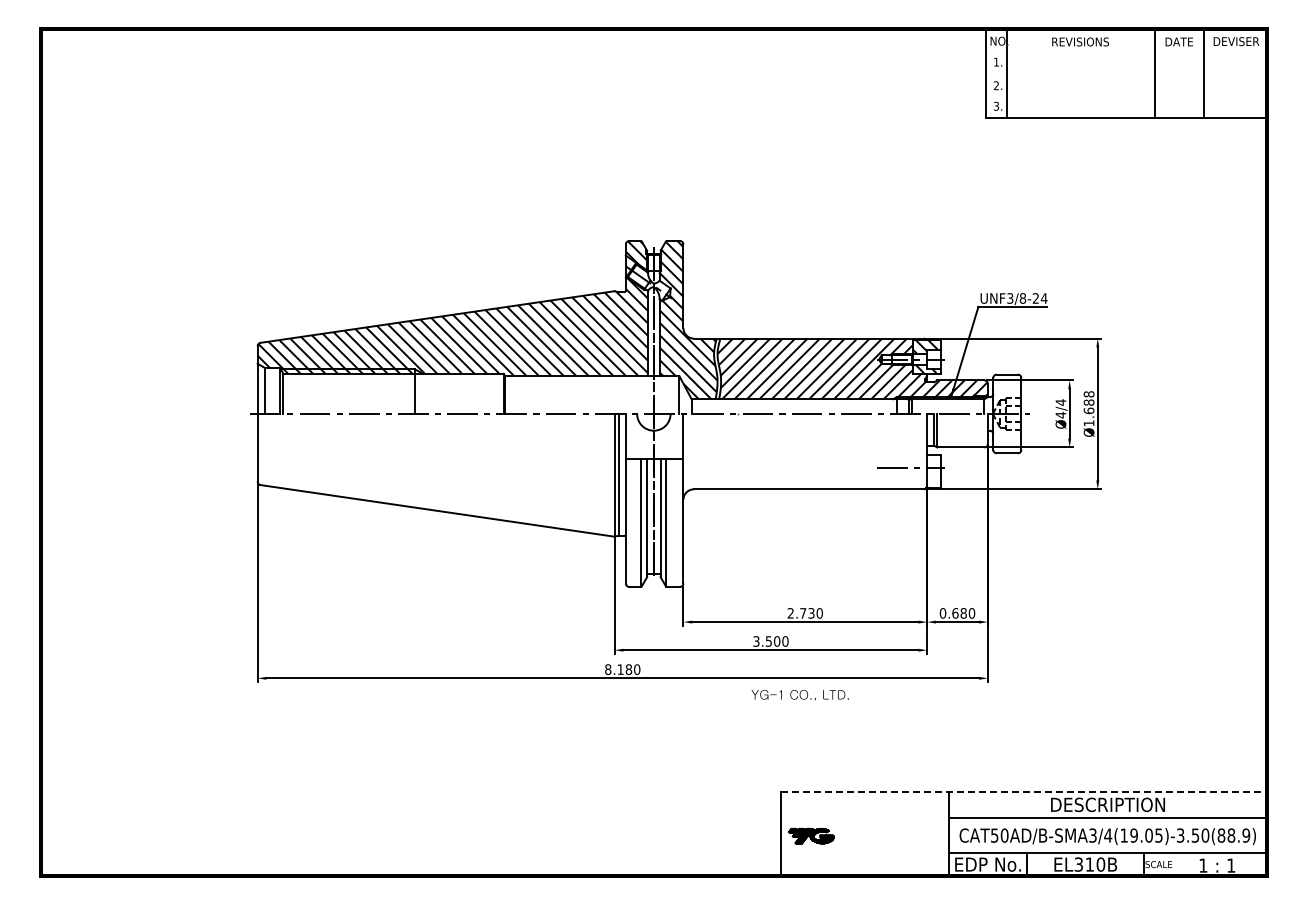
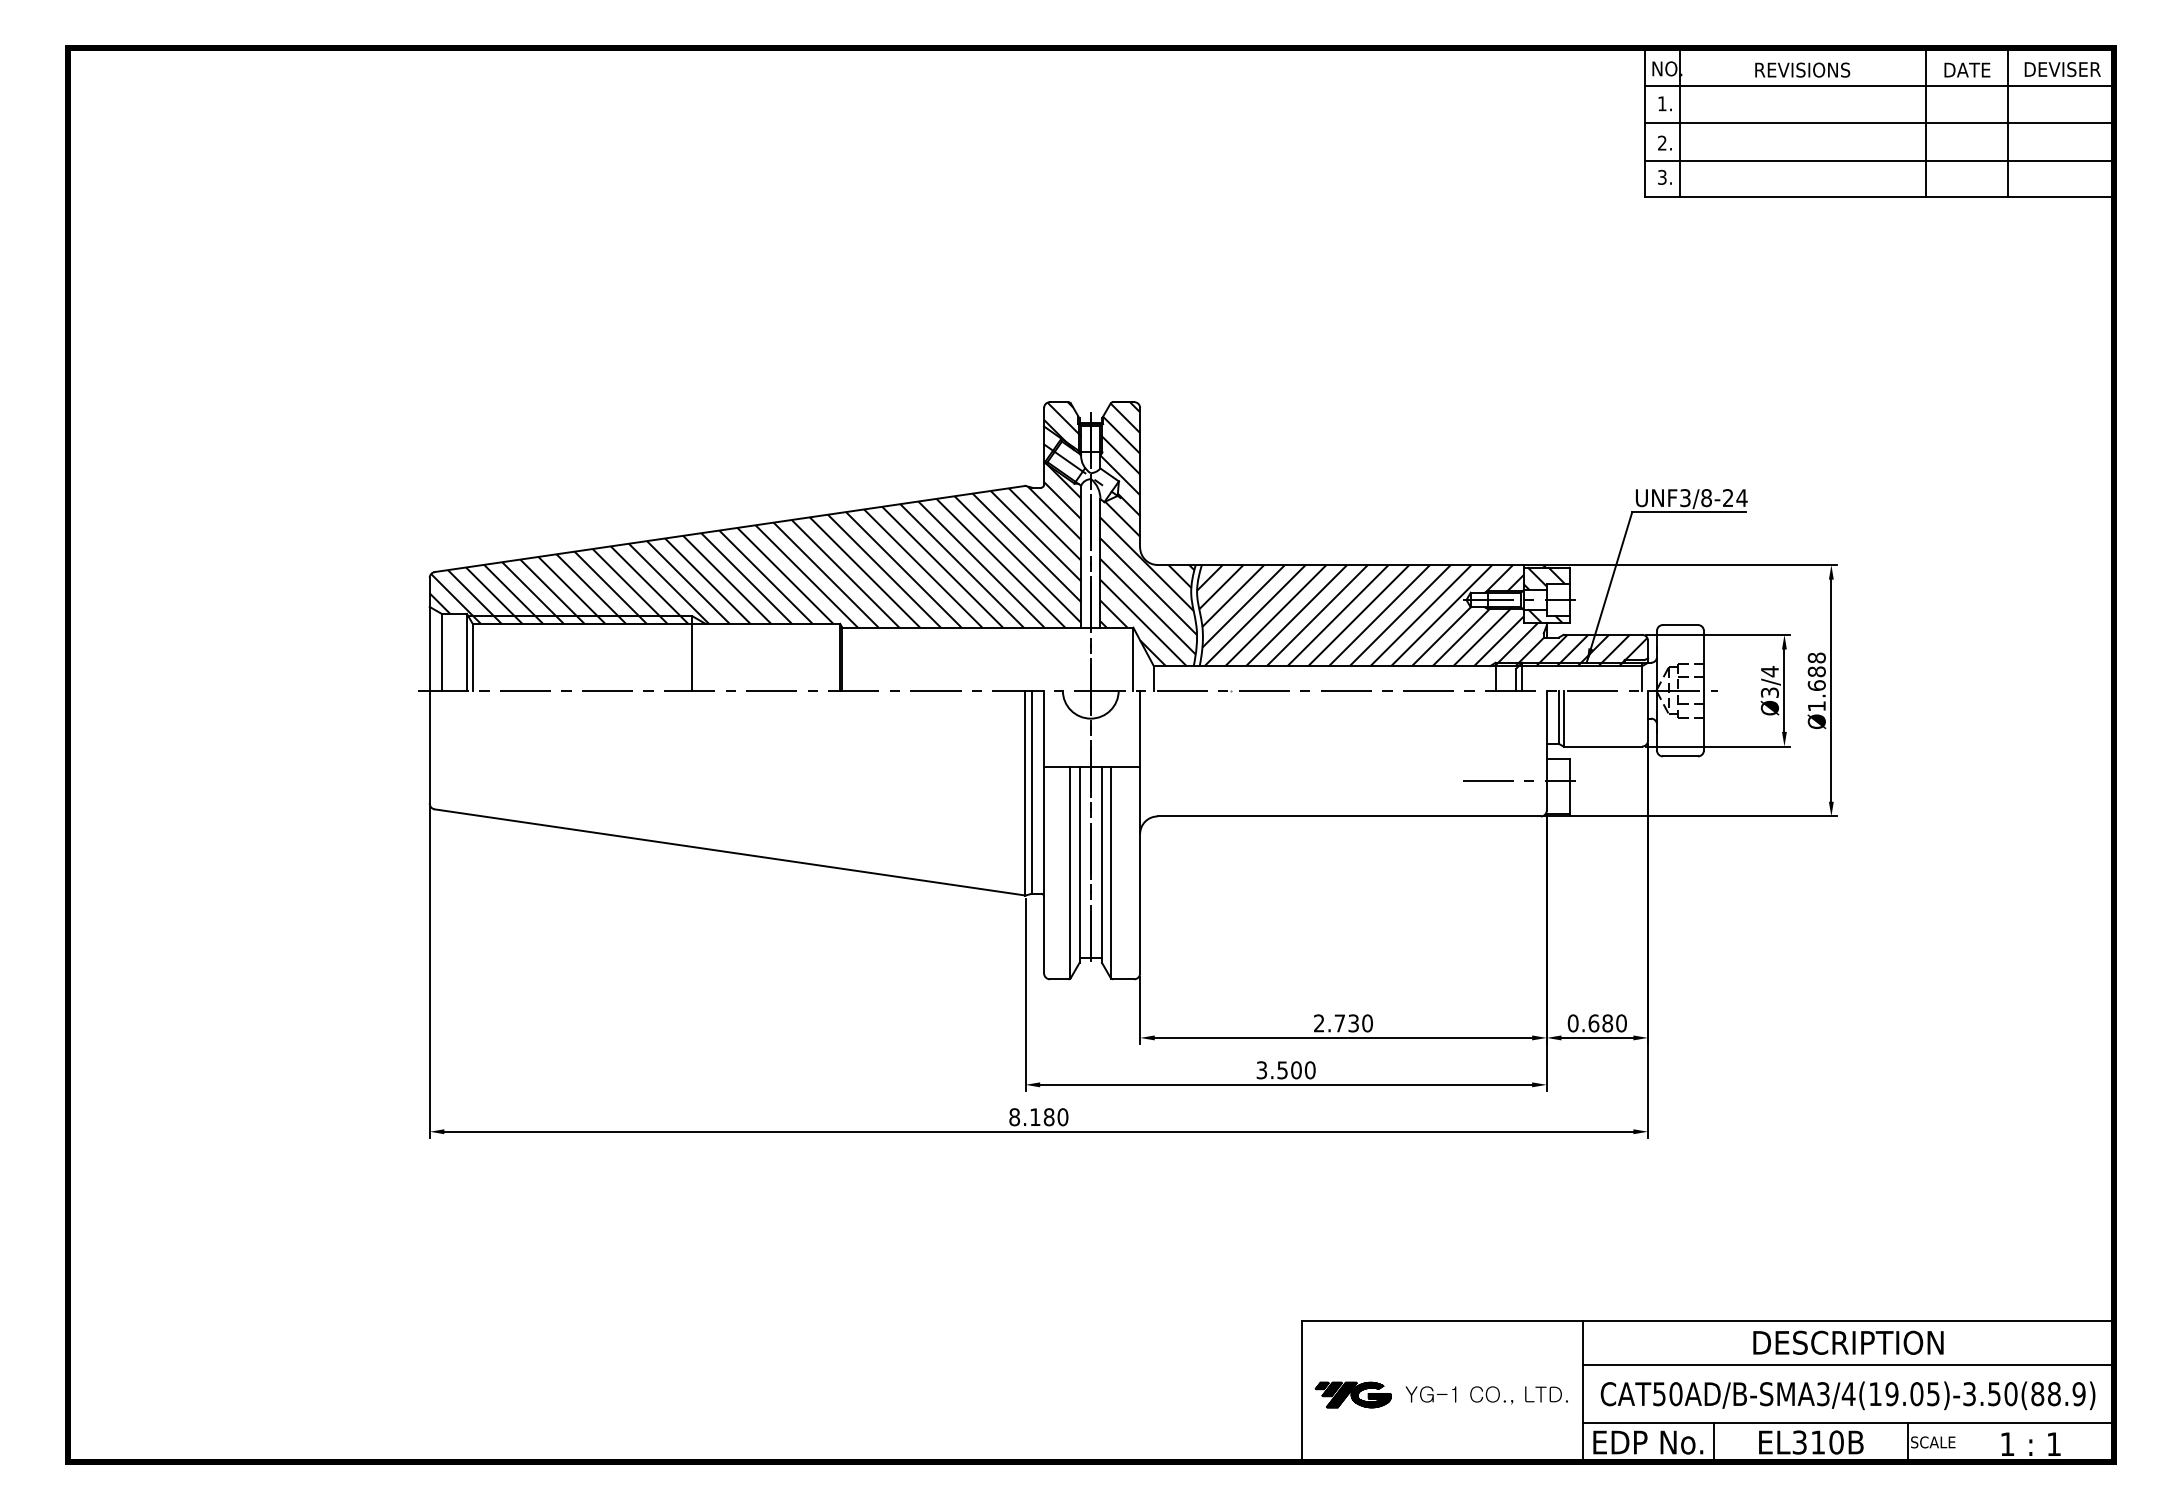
line: (1126, 51) -> (1879, 86), added
line: (1126, 73) -> (1879, 122), added
line: (1126, 96) -> (1879, 161), added
text: (1060, 414) -> (1769, 691), Ø4/4 -> Ø3/4
text: (799, 695) -> (1485, 1395), moved
line: (1024, 791) -> (1709, 1320), dashed -> solid

